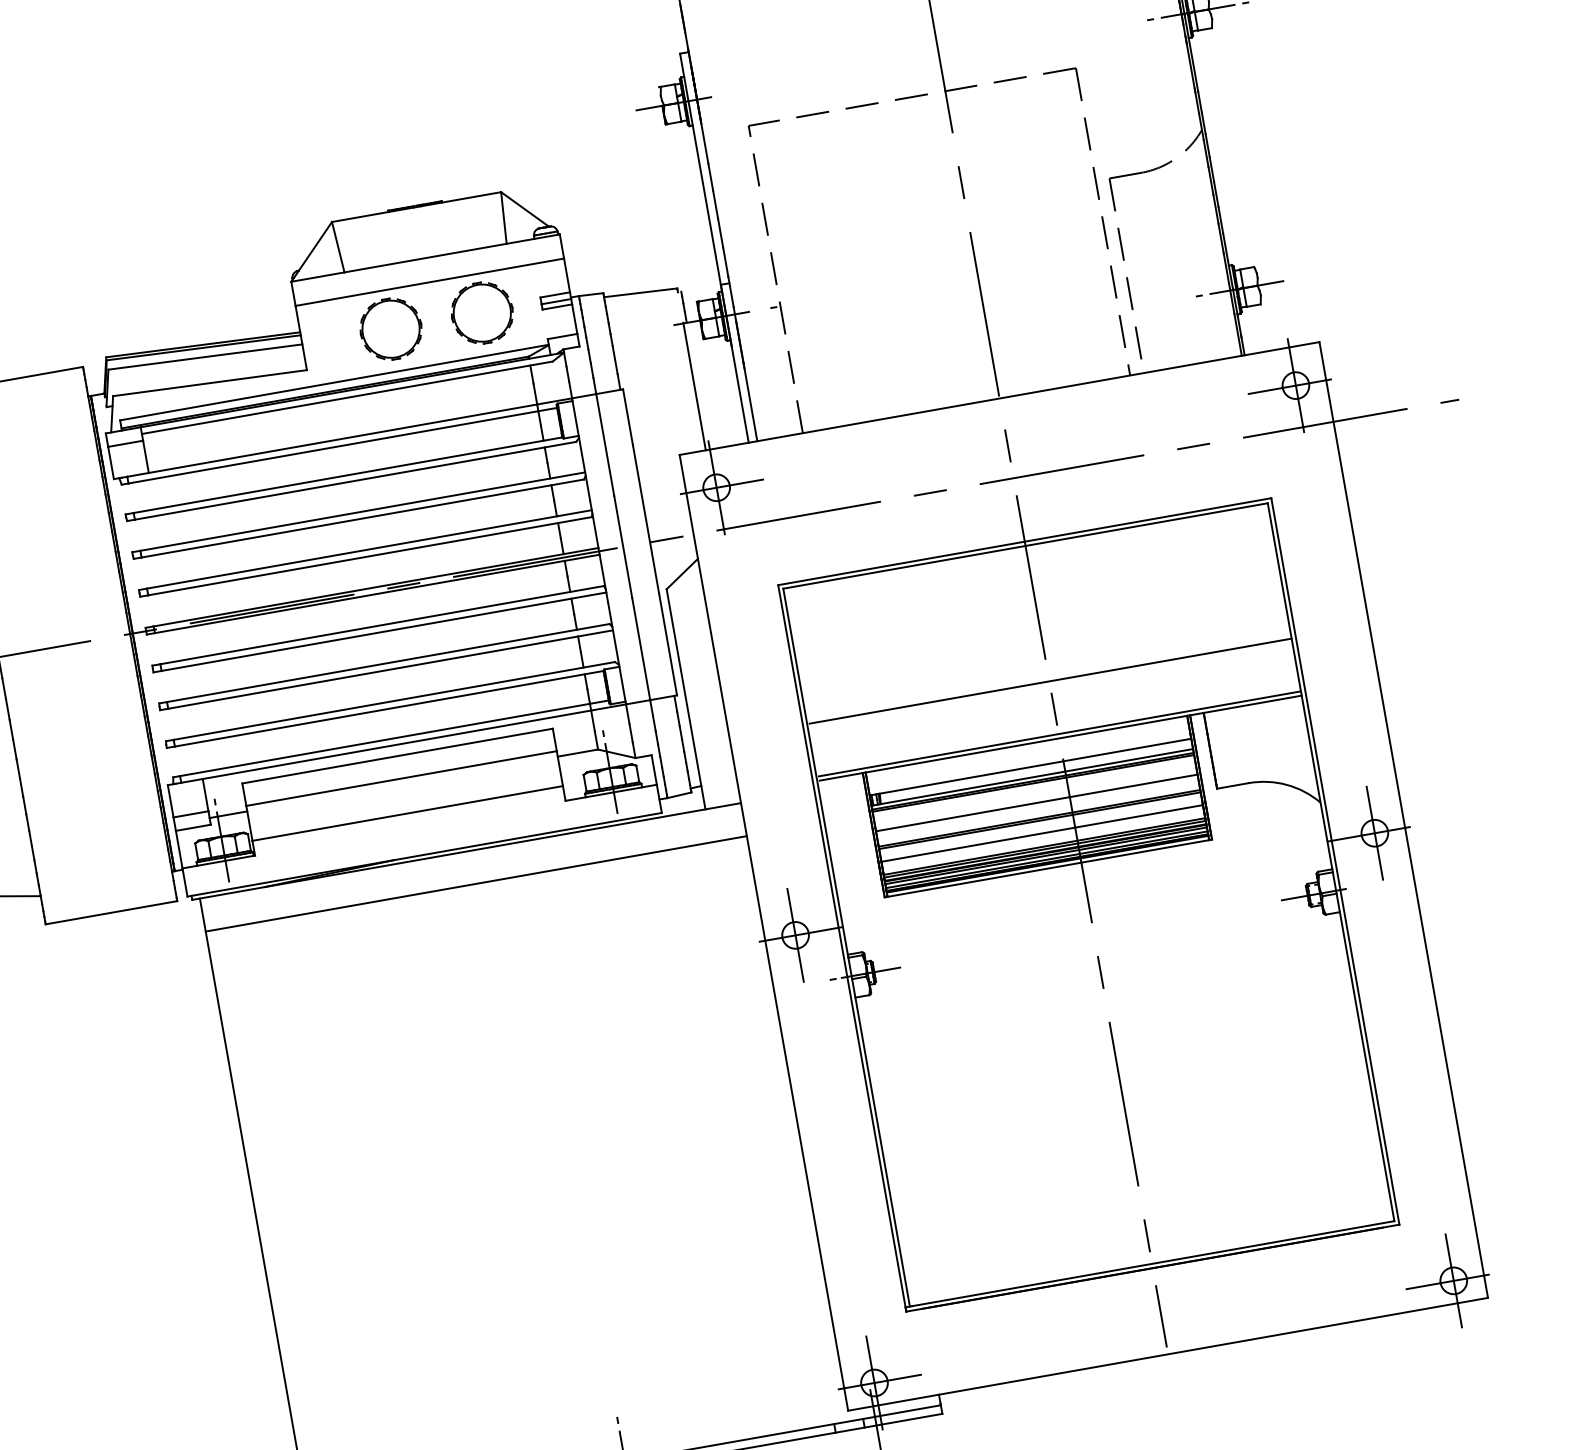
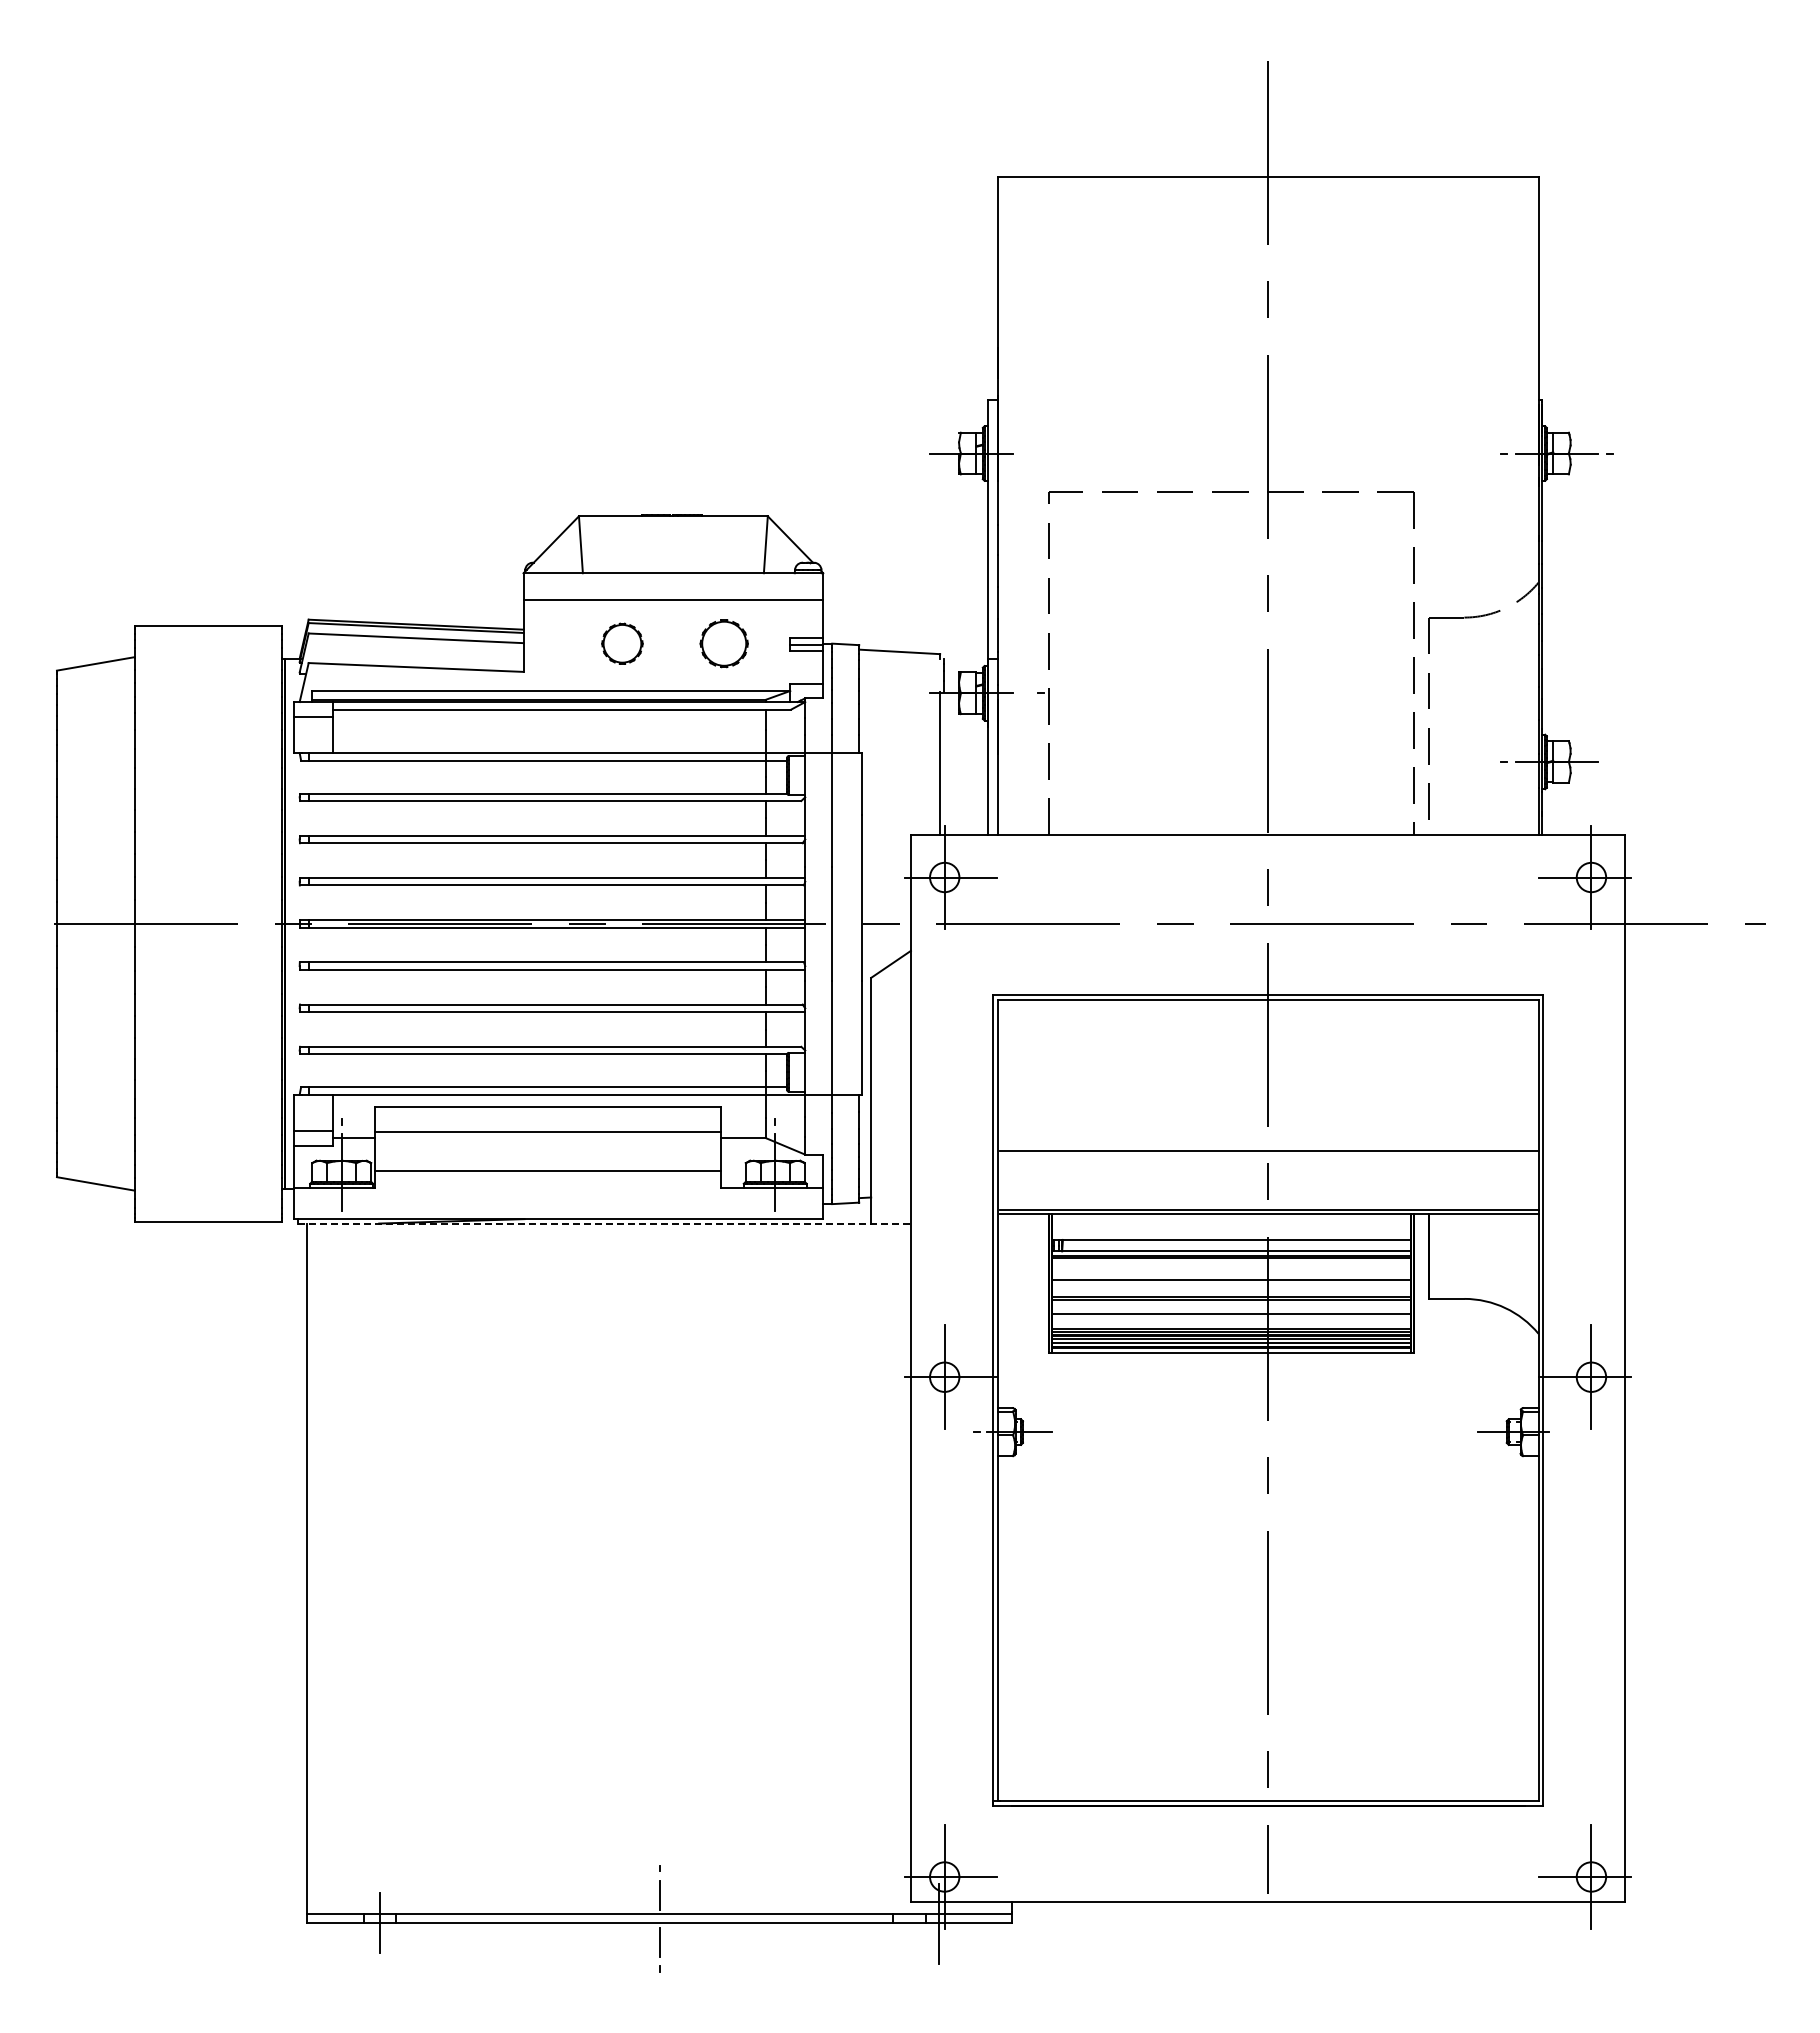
part: (481, 313) -> (723, 643), size x0.7
part: (391, 329) -> (622, 643), size x0.6
line: (467, 851) -> (605, 1223), solid -> dashed
line: (475, 883) -> (608, 1260), removed

